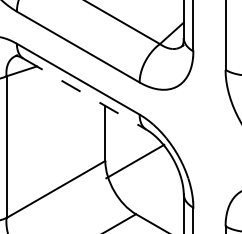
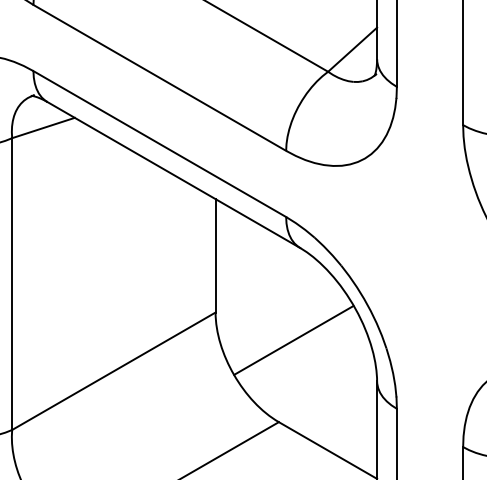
line: (85, 94) -> (174, 175), dashed -> solid
line: (135, 161) -> (294, 340), moved

